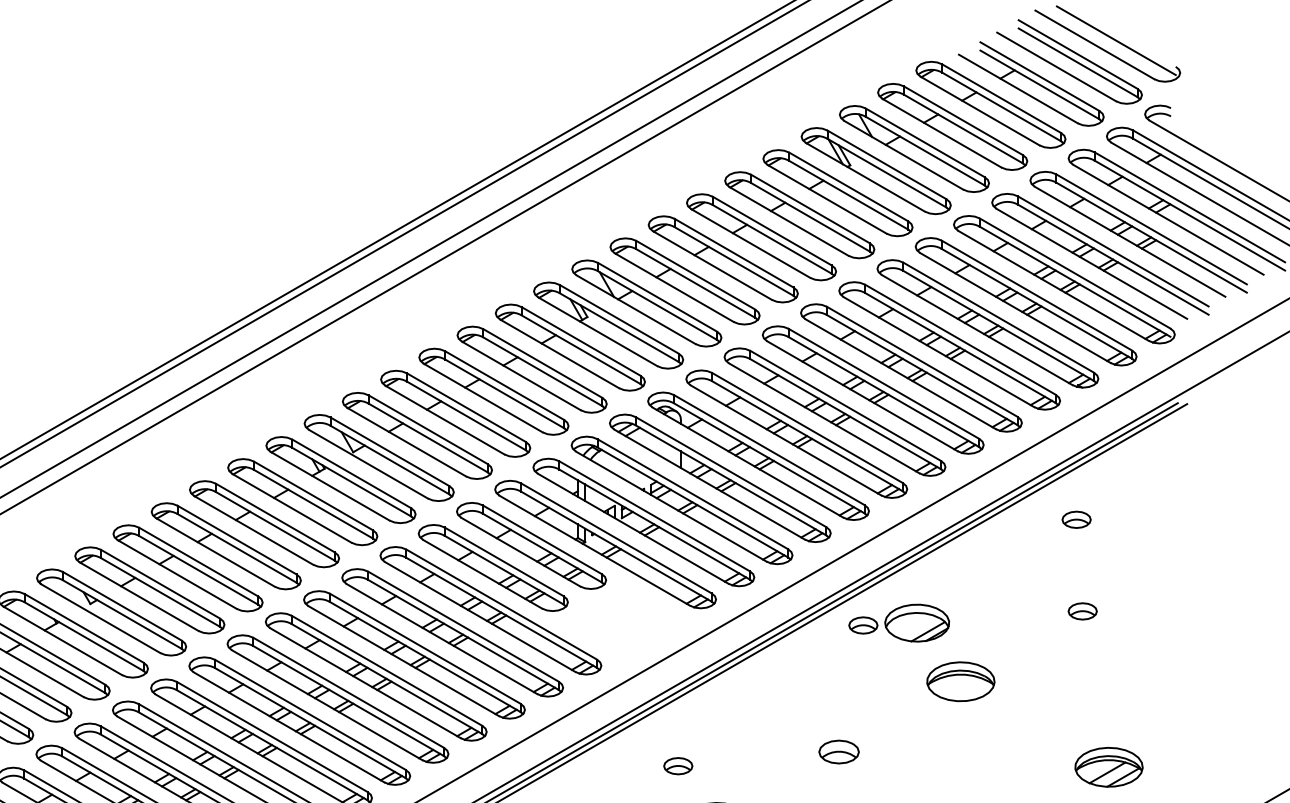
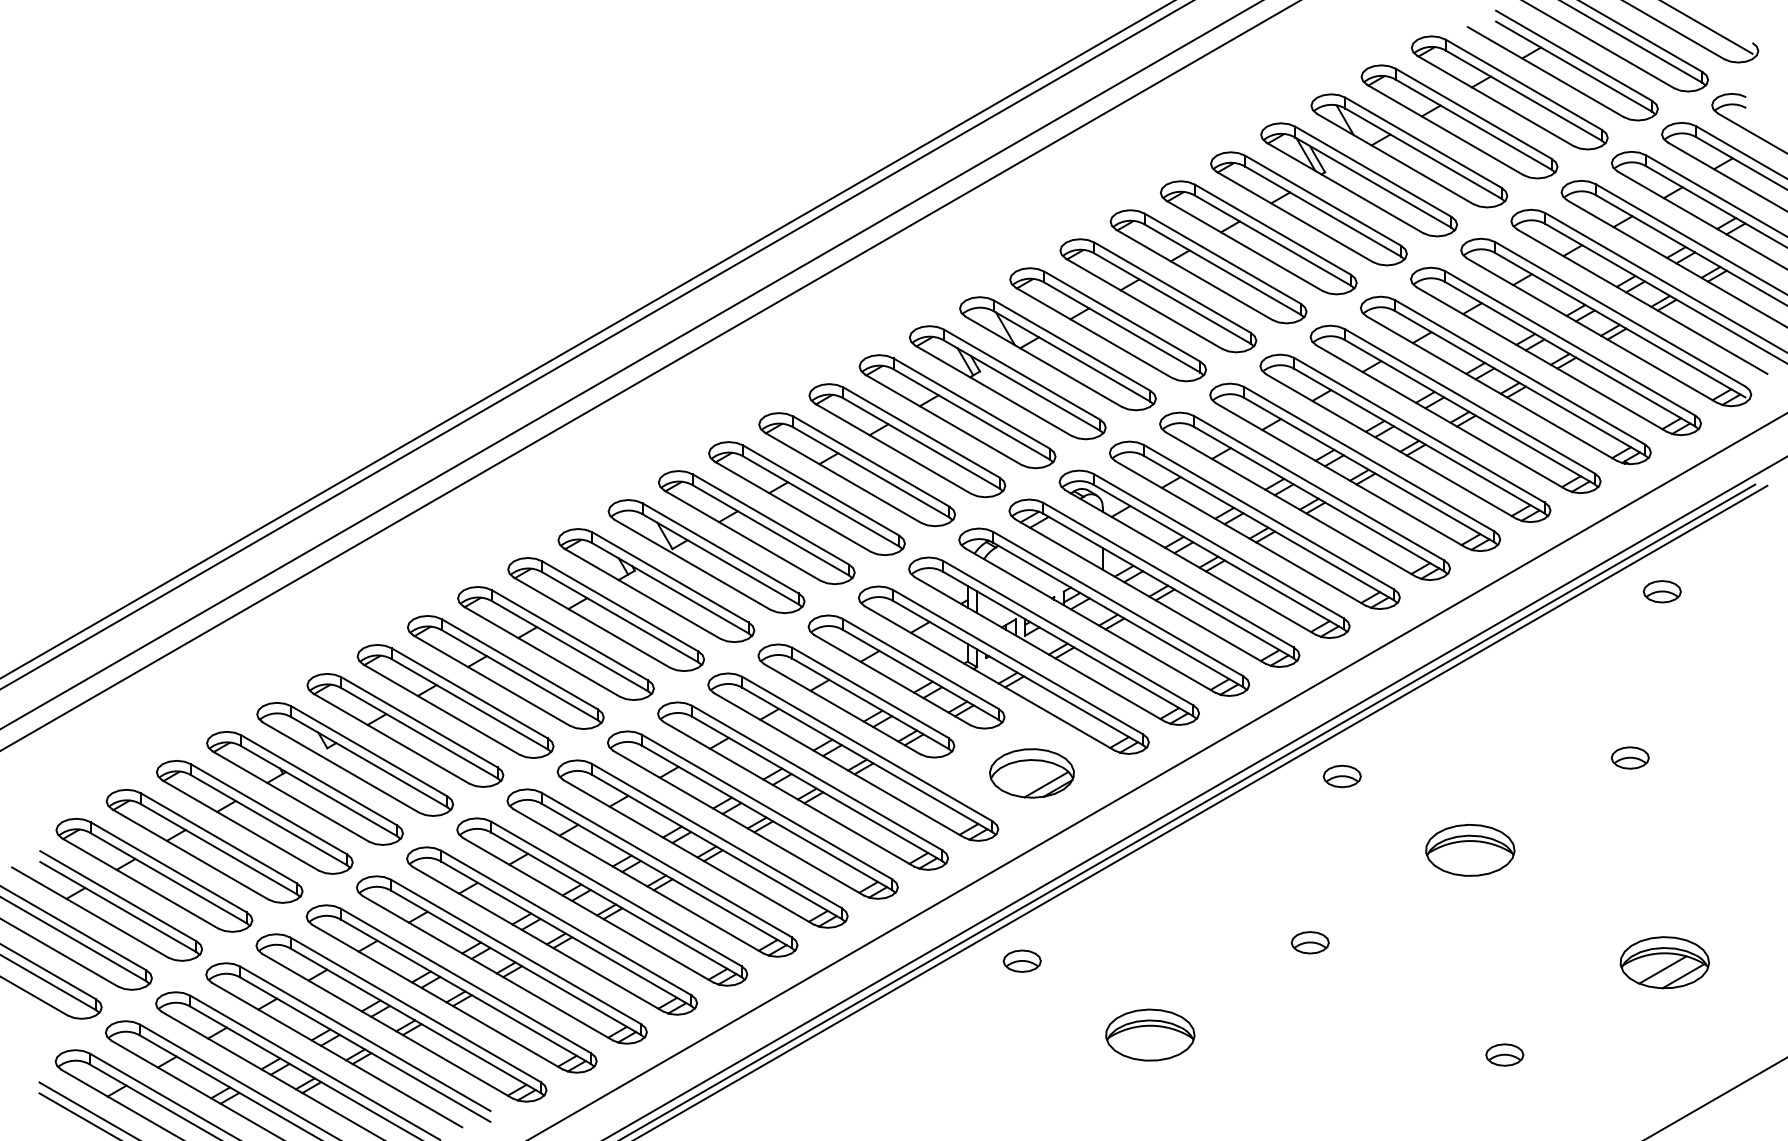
part: (1076, 519) -> (1661, 591), moved
part: (916, 623) -> (1031, 773), moved
part: (838, 751) -> (1309, 942), size x0.71
part: (677, 765) -> (1021, 960), moved

